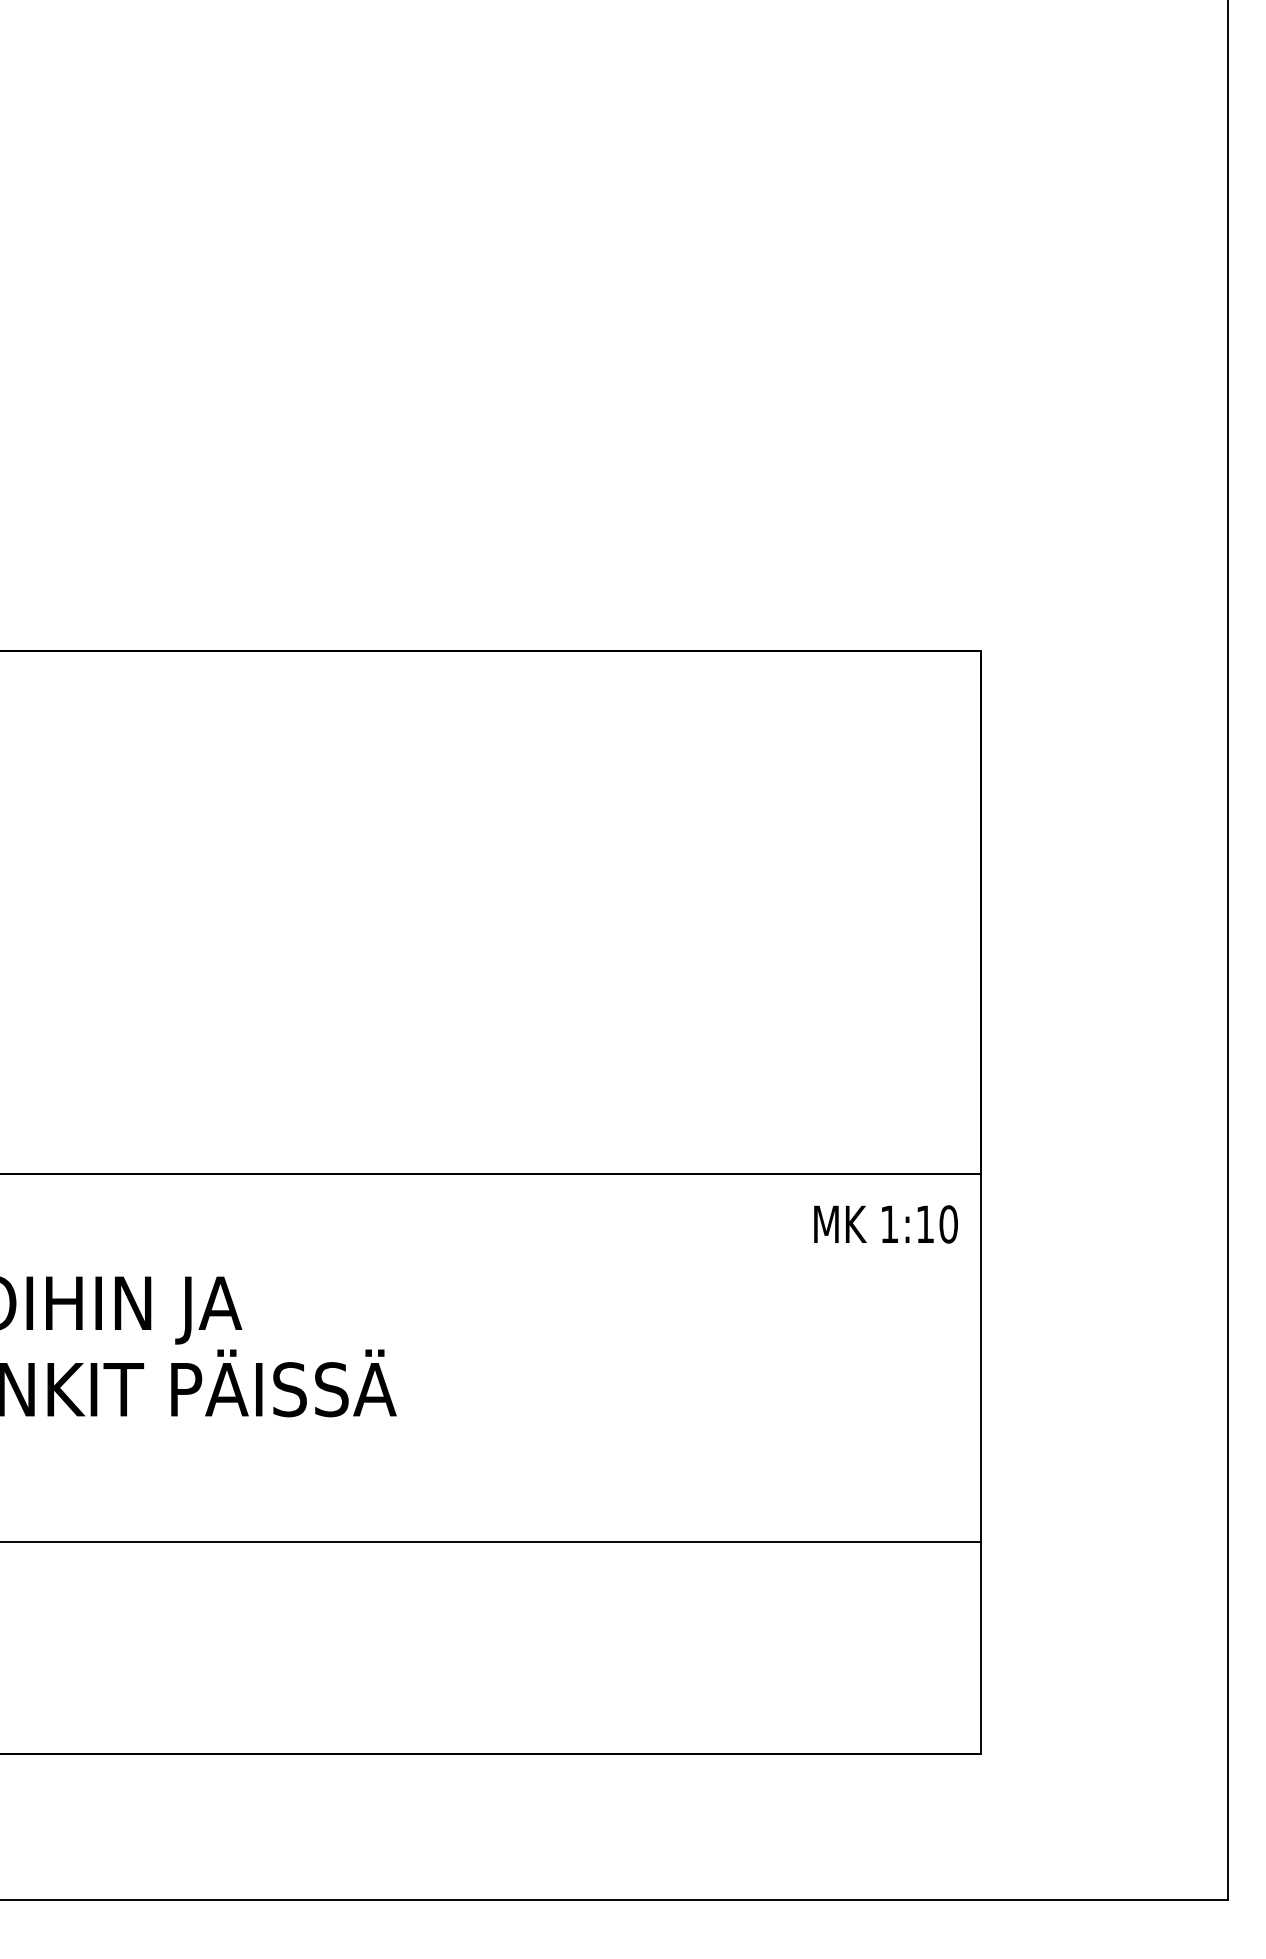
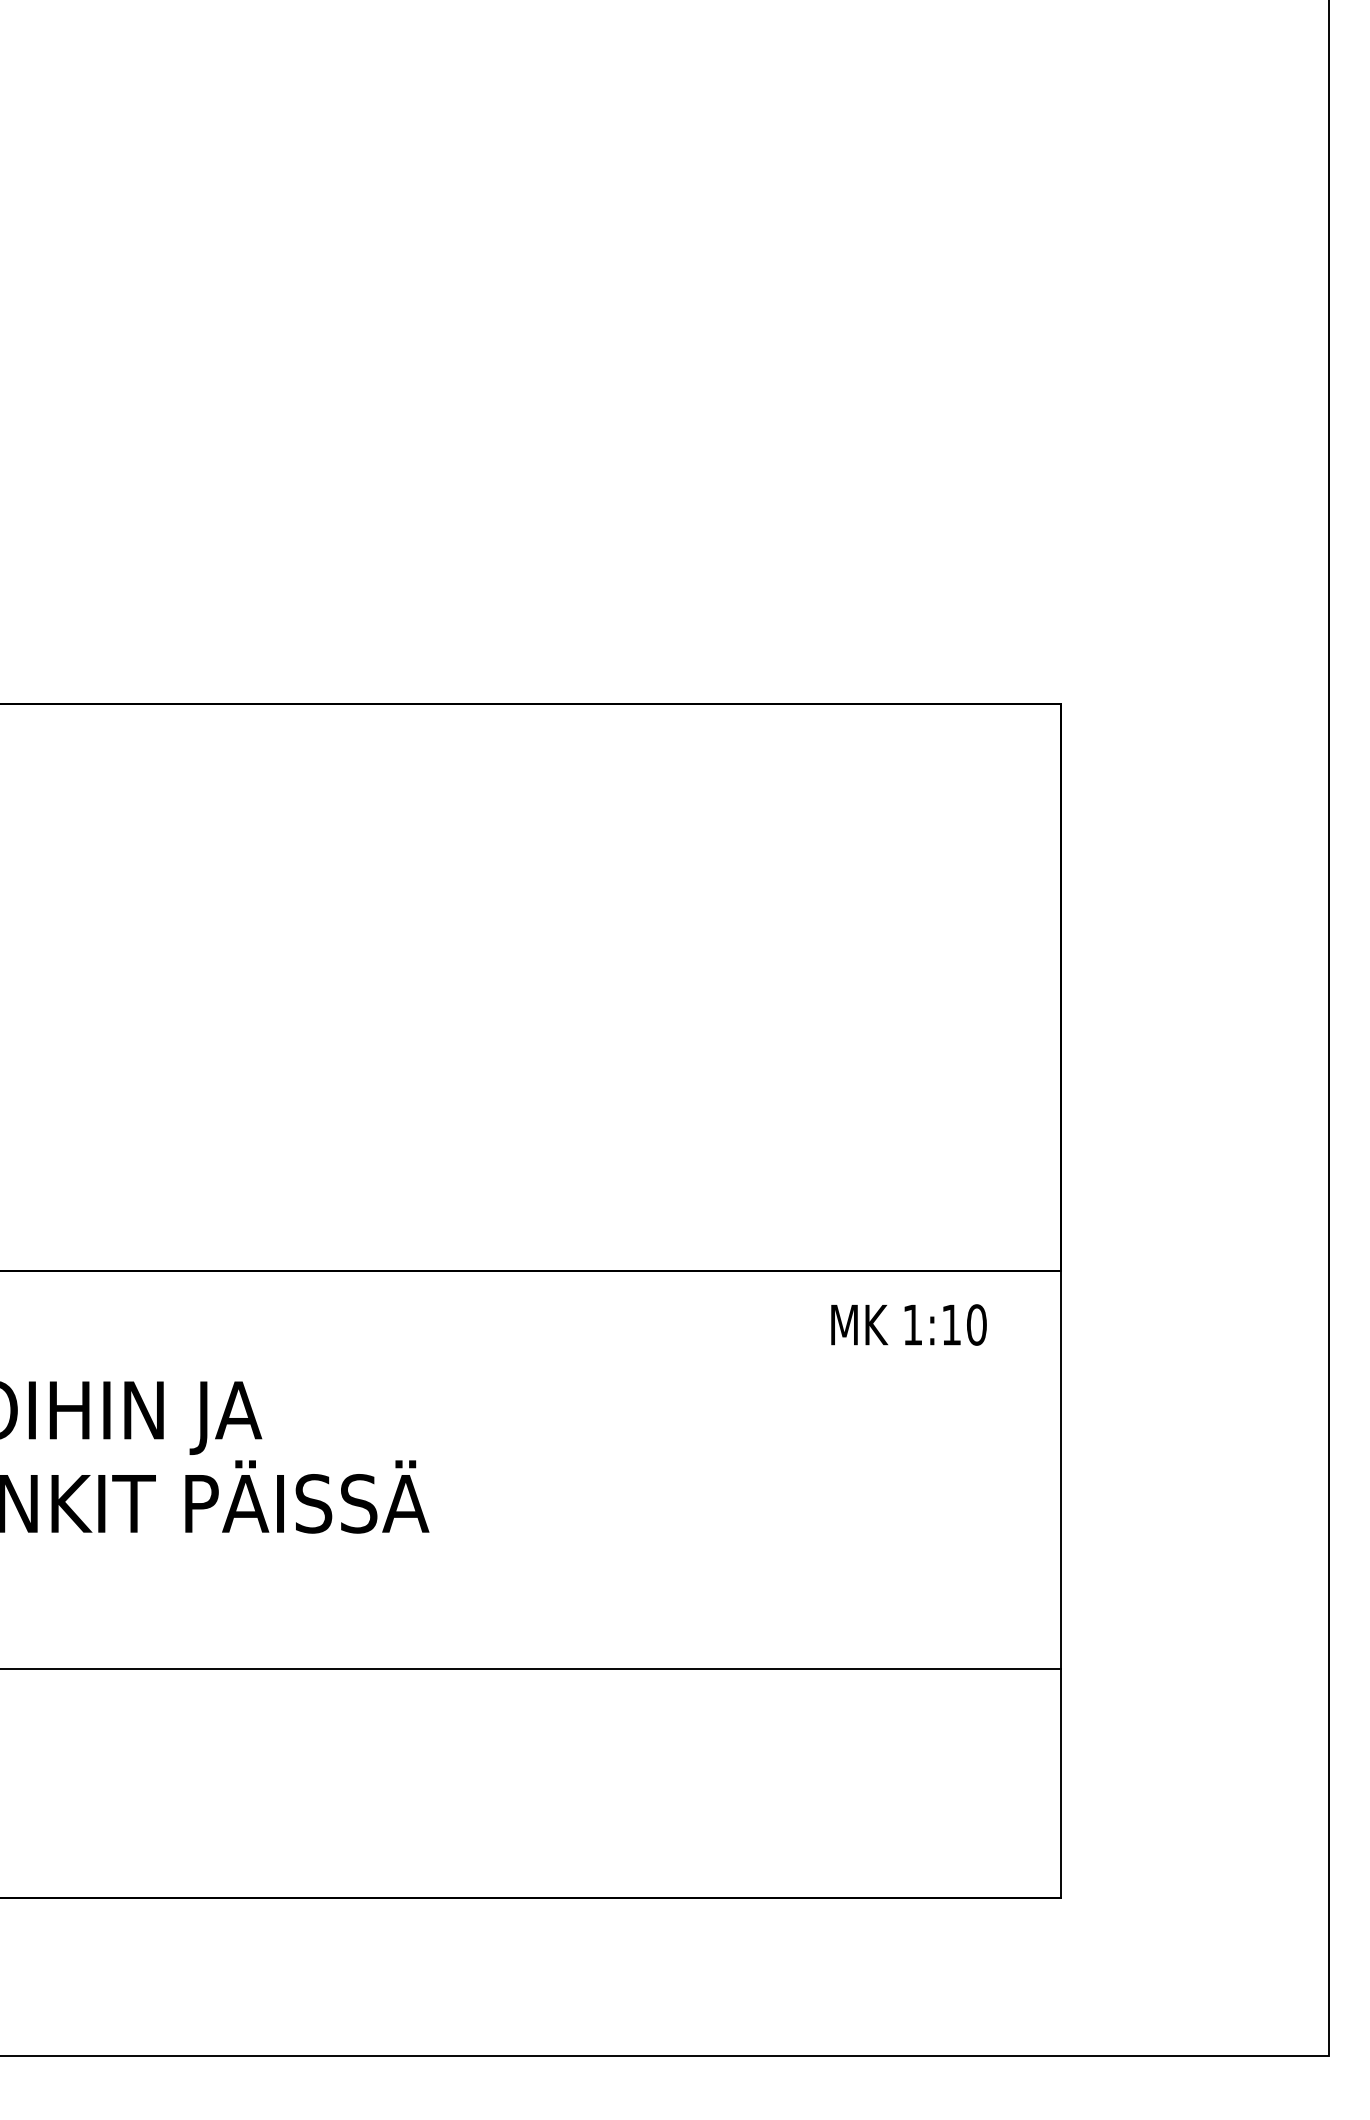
text: (885, 1224) -> (908, 1325), moved

